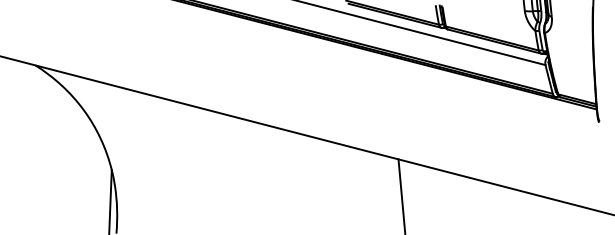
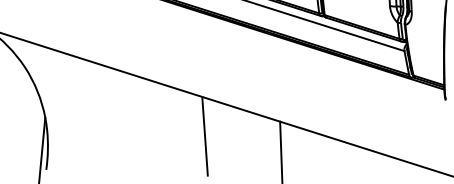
line: (307, 181) -> (204, 135), added

